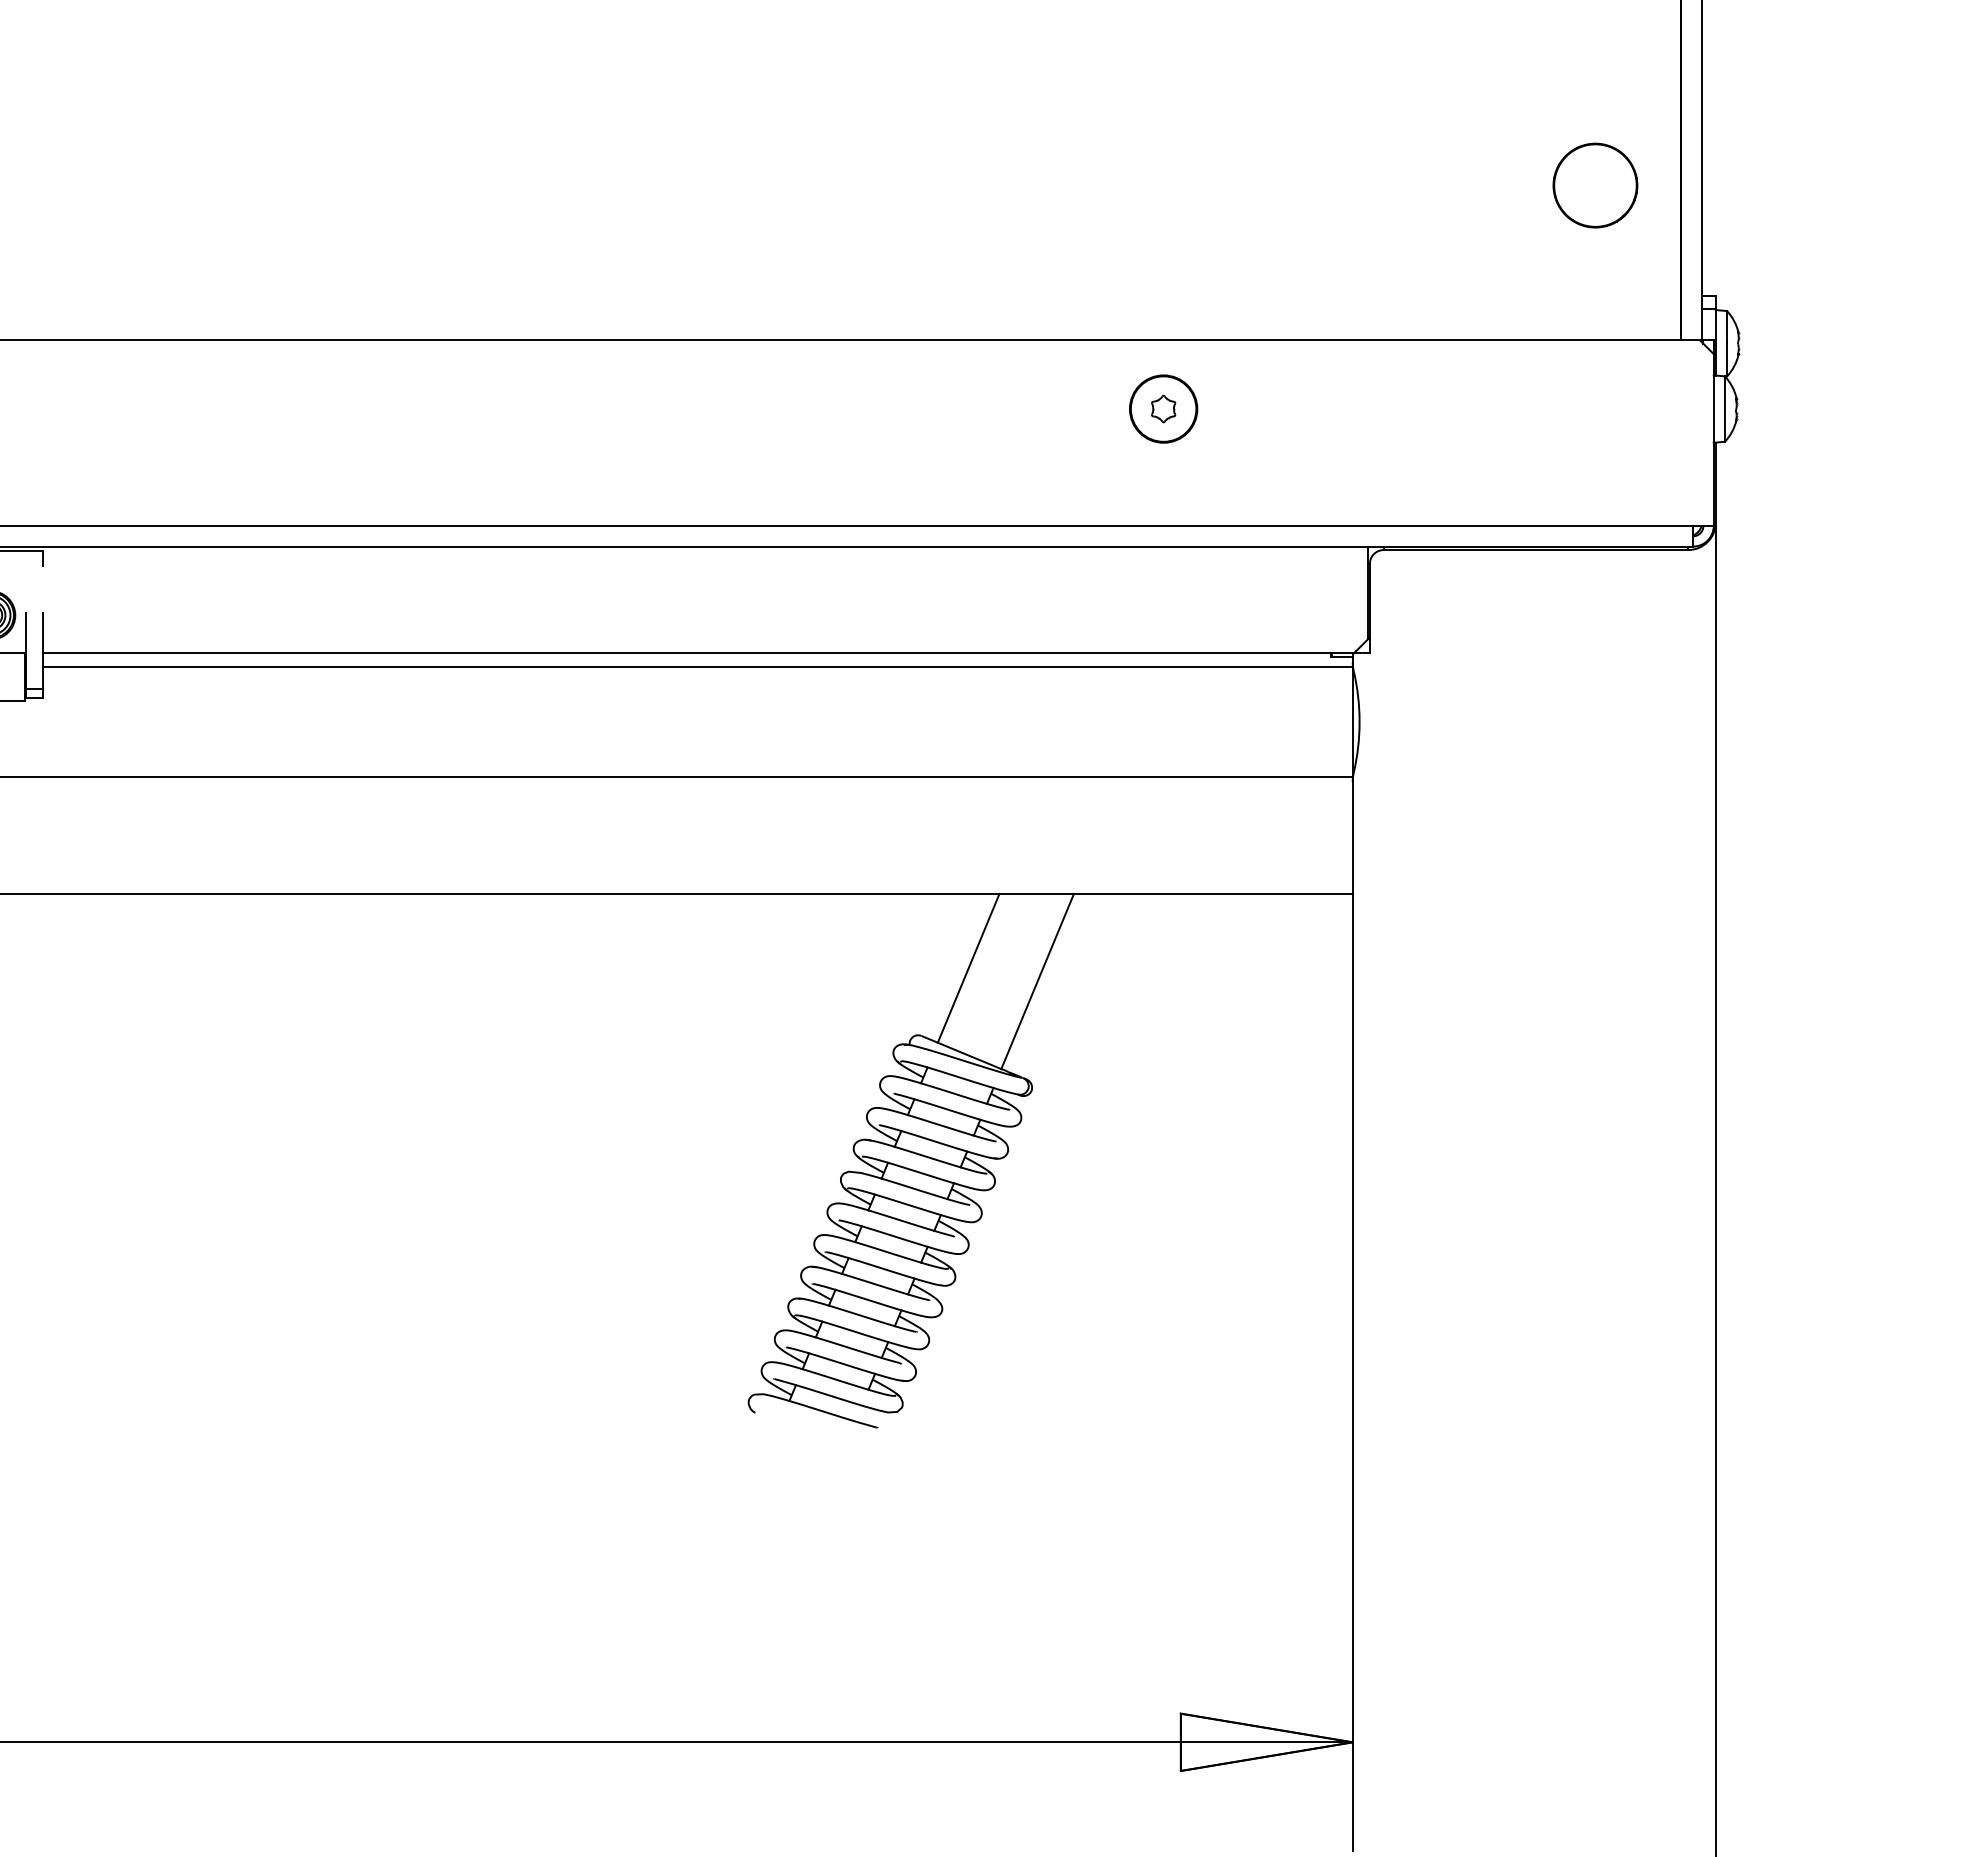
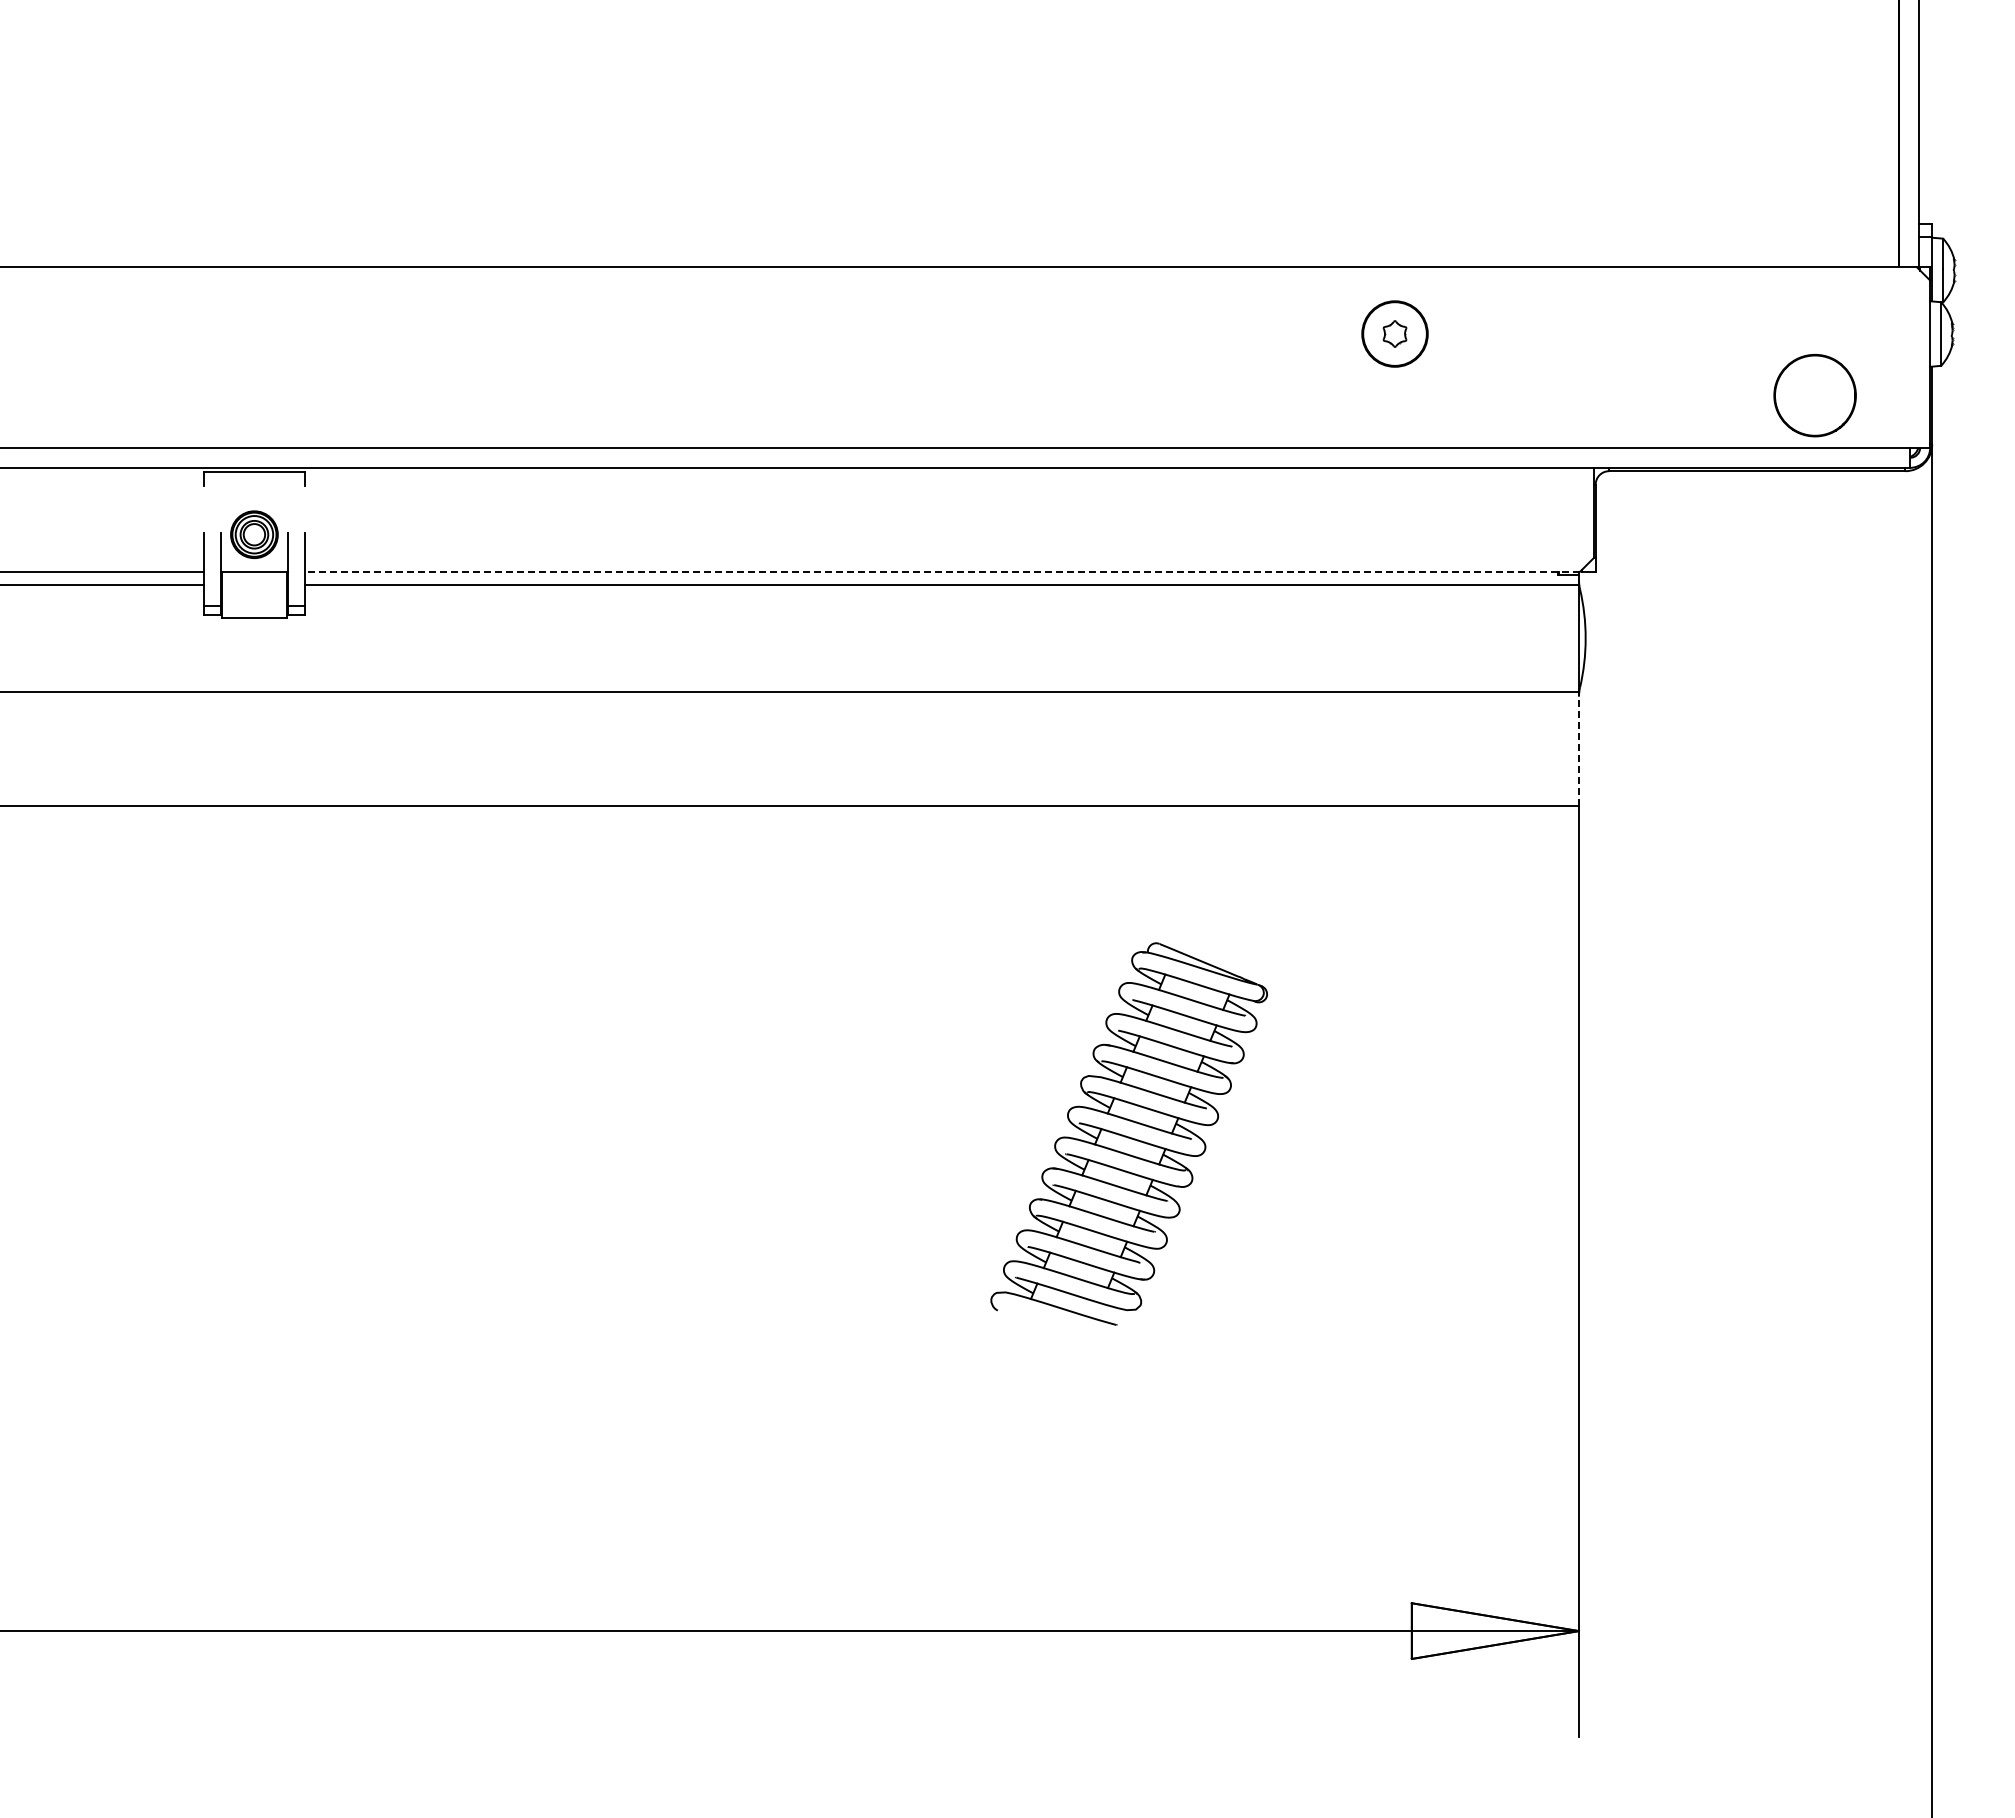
part: (1594, 185) -> (1814, 395), moved
line: (698, 653) -> (942, 571), solid -> dashed
line: (1352, 835) -> (1578, 748), solid -> dashed
line: (968, 967) -> (1205, 877), removed
line: (1037, 981) -> (1272, 890), removed

